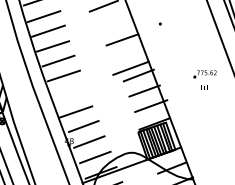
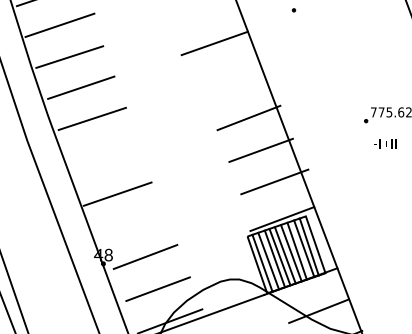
line: (130, 67) -> (231, 101), removed
line: (83, 126) -> (133, 224), removed

